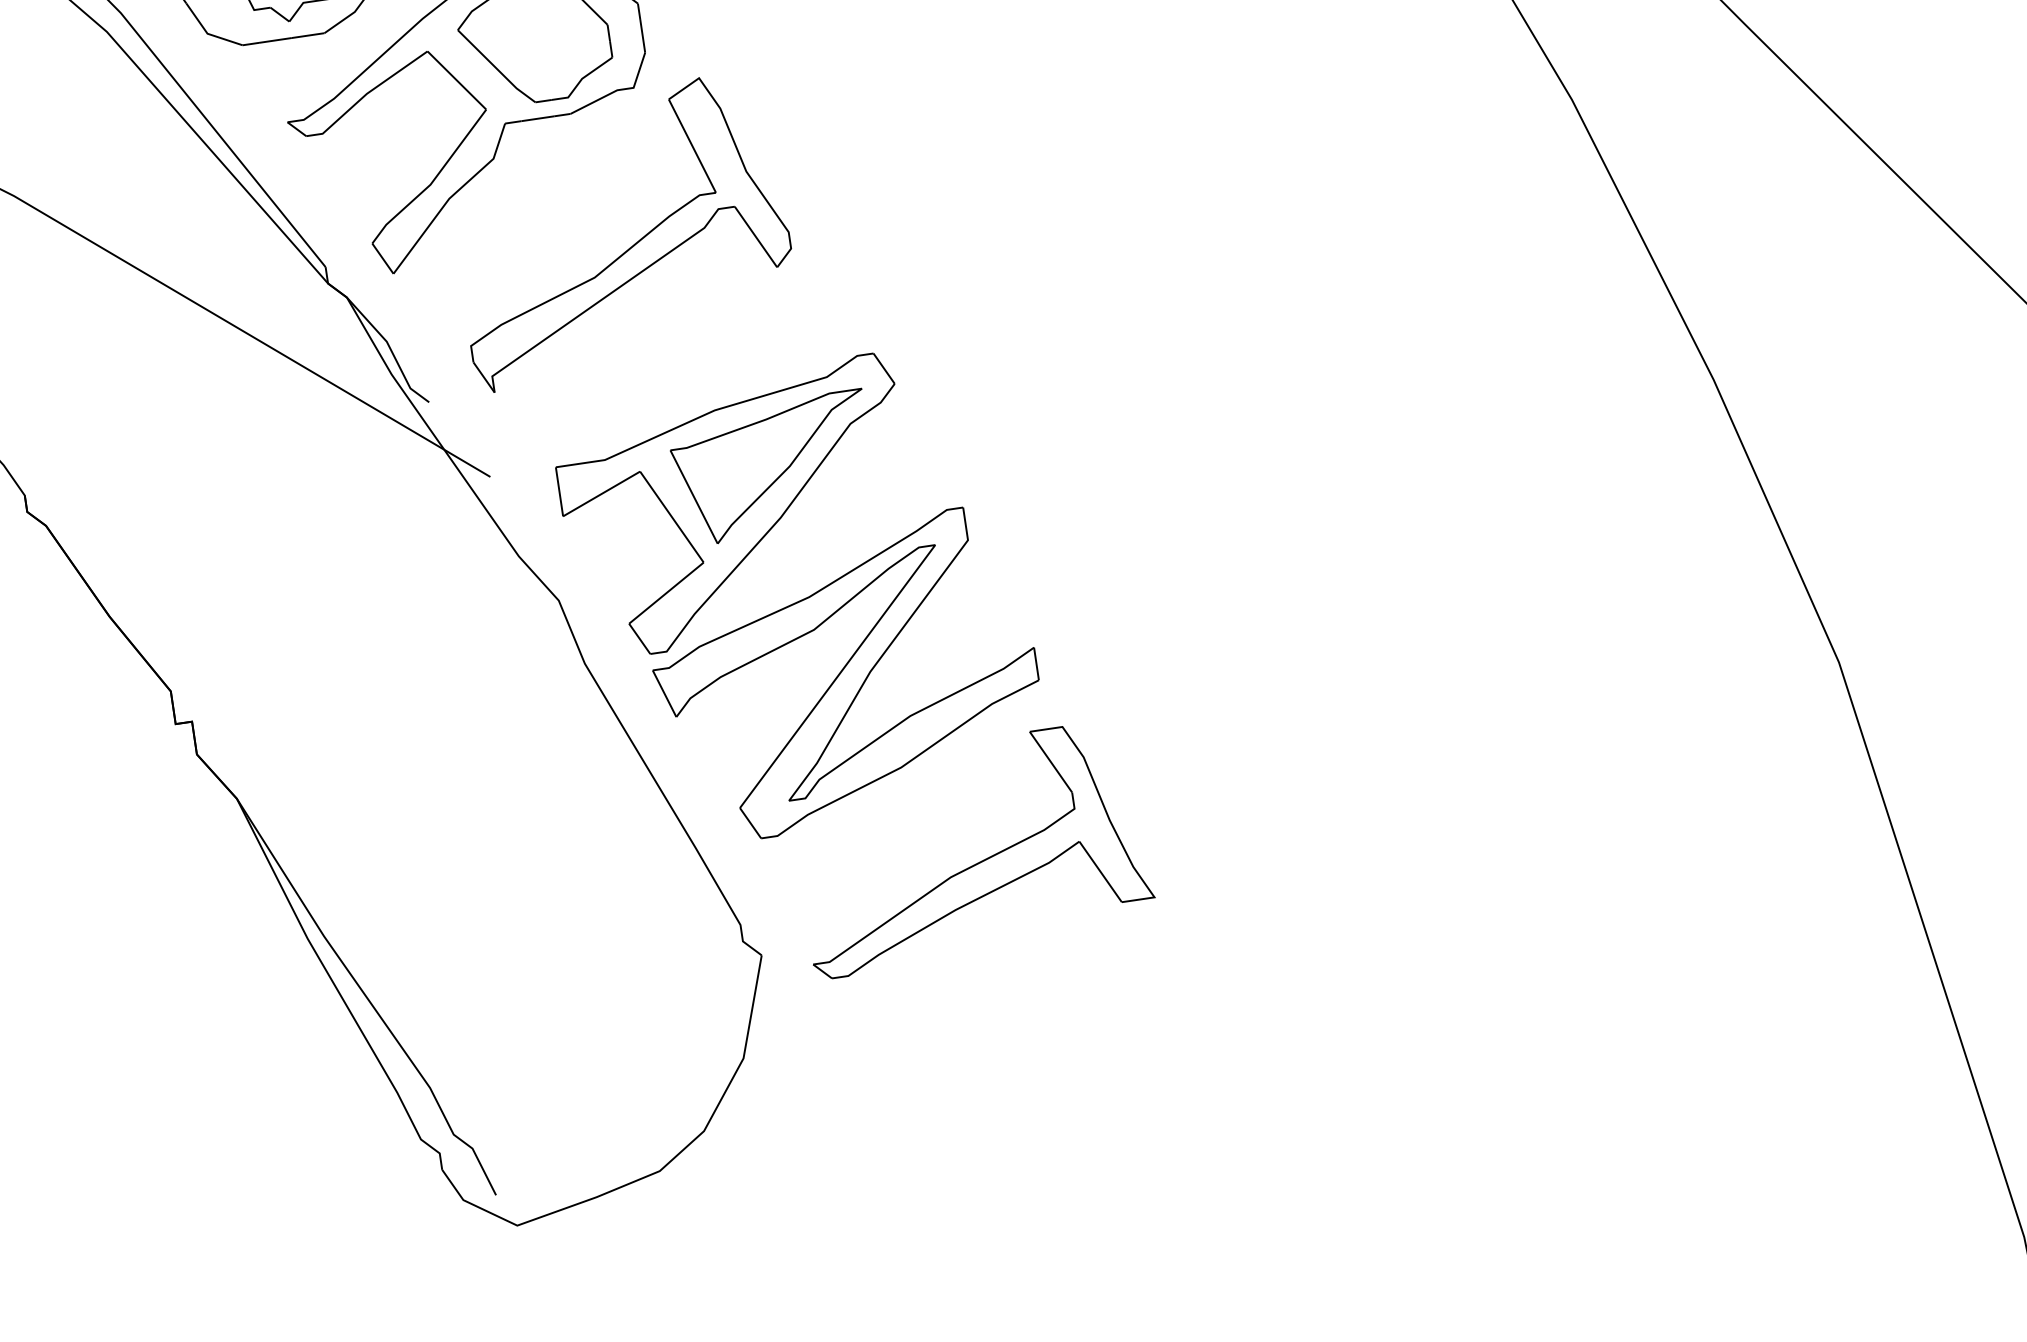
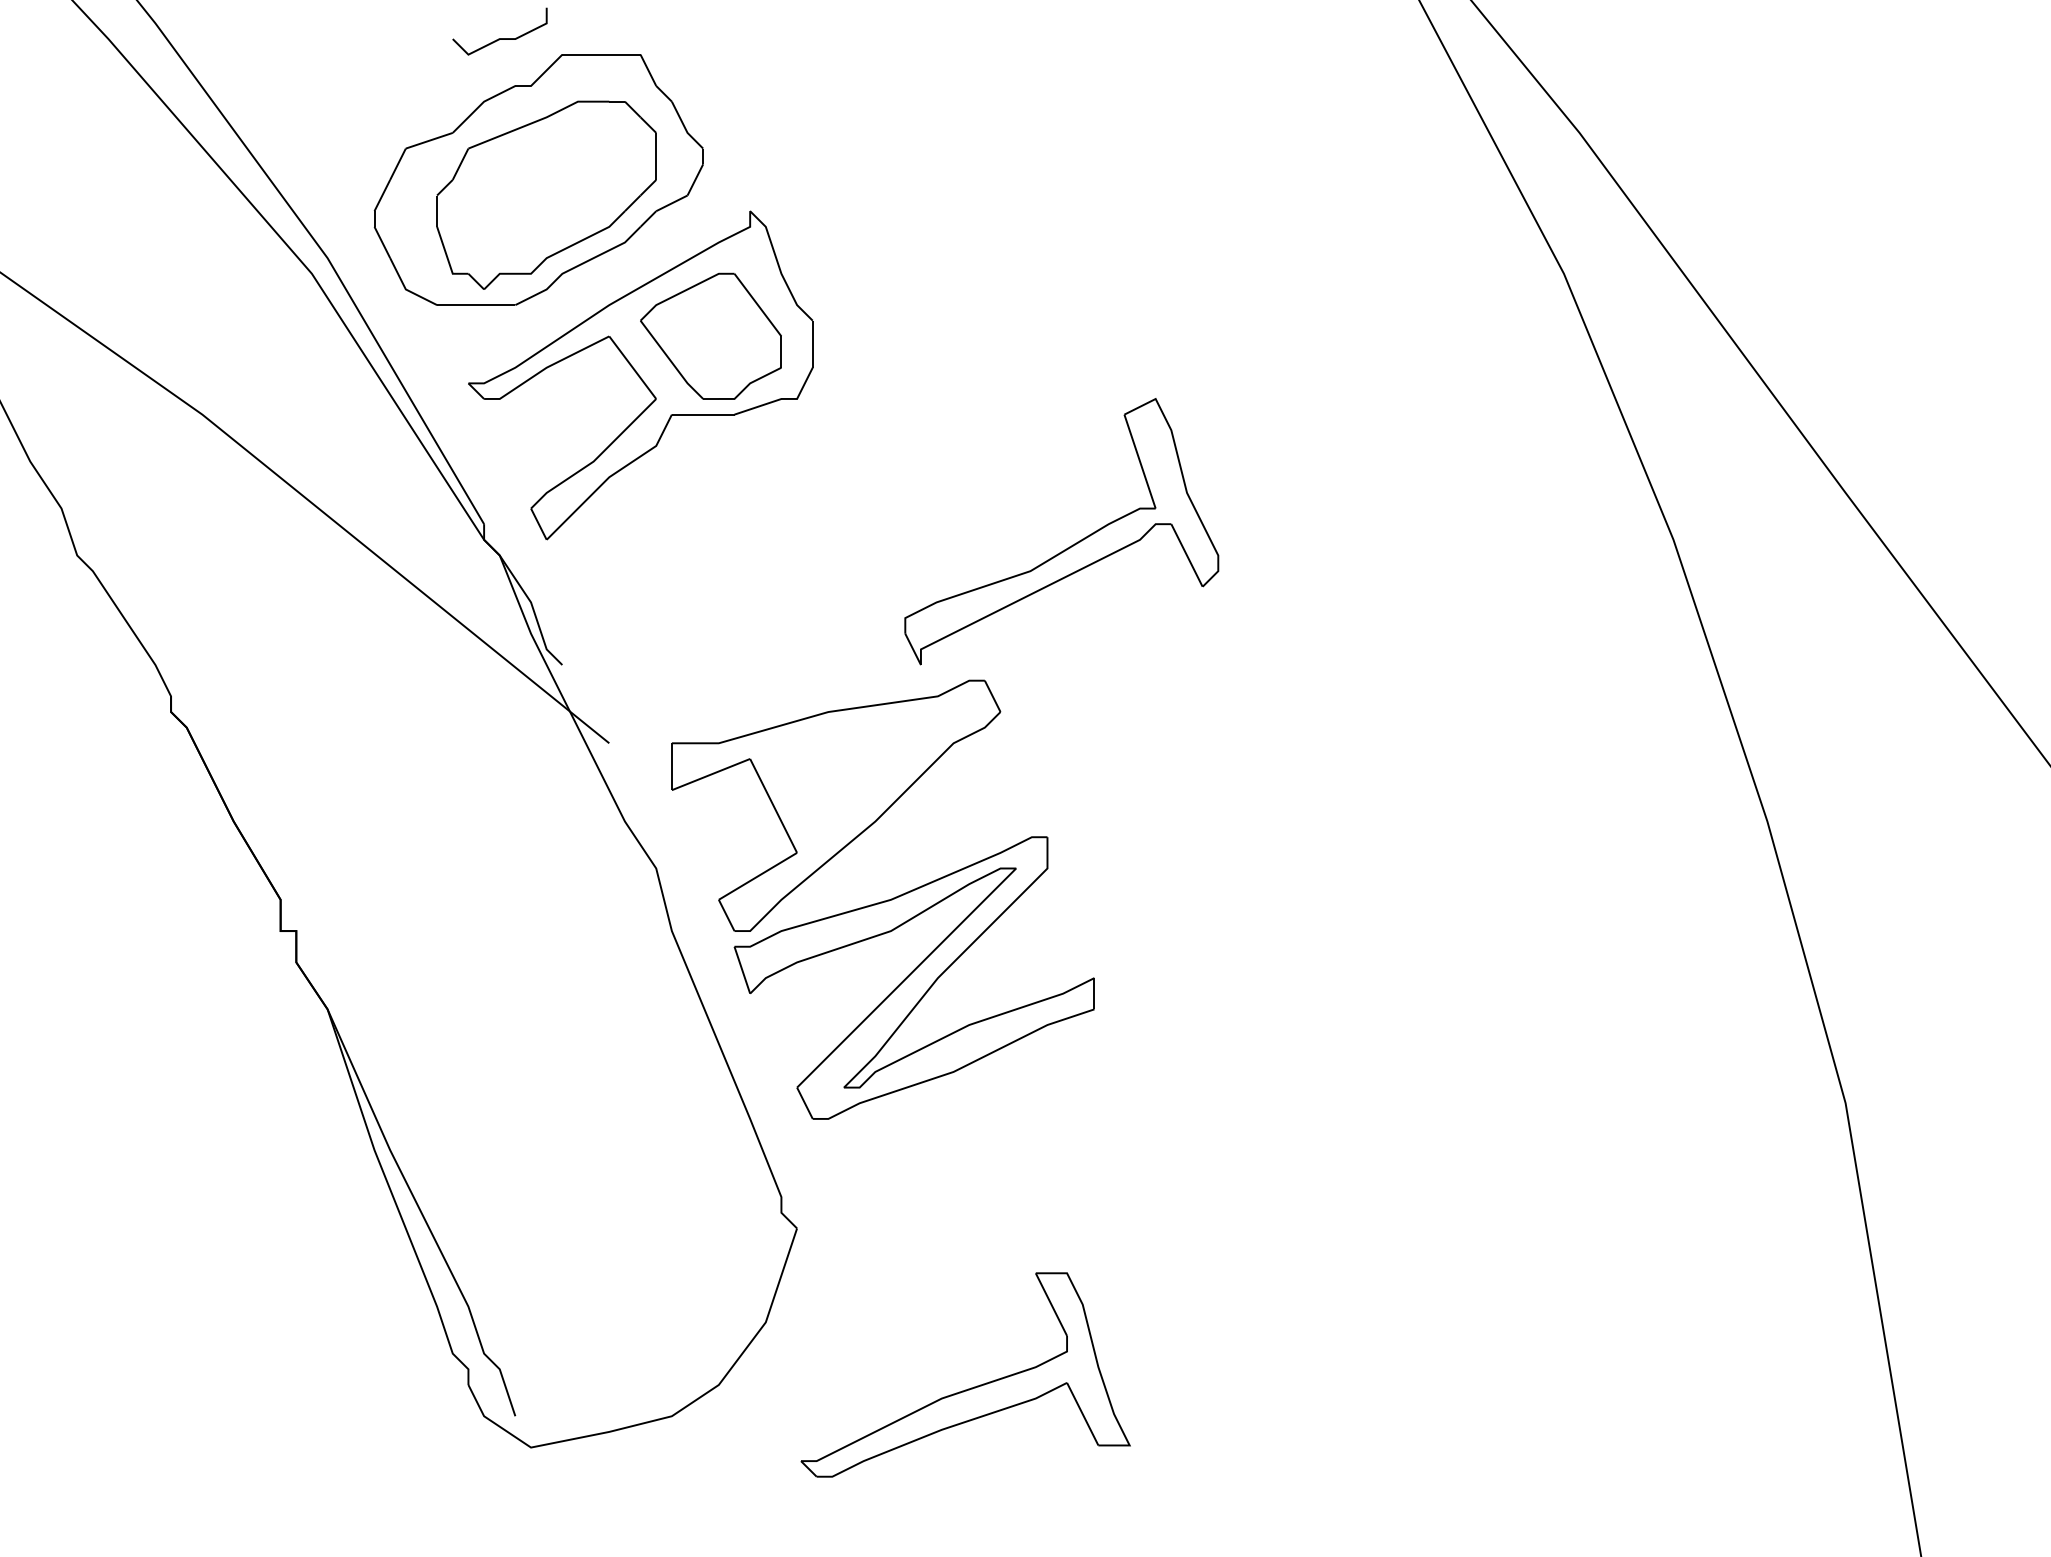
part: (631, 245) -> (1069, 546), moved
part: (772, 468) -> (874, 774), removed
part: (980, 861) -> (971, 1387), moved

